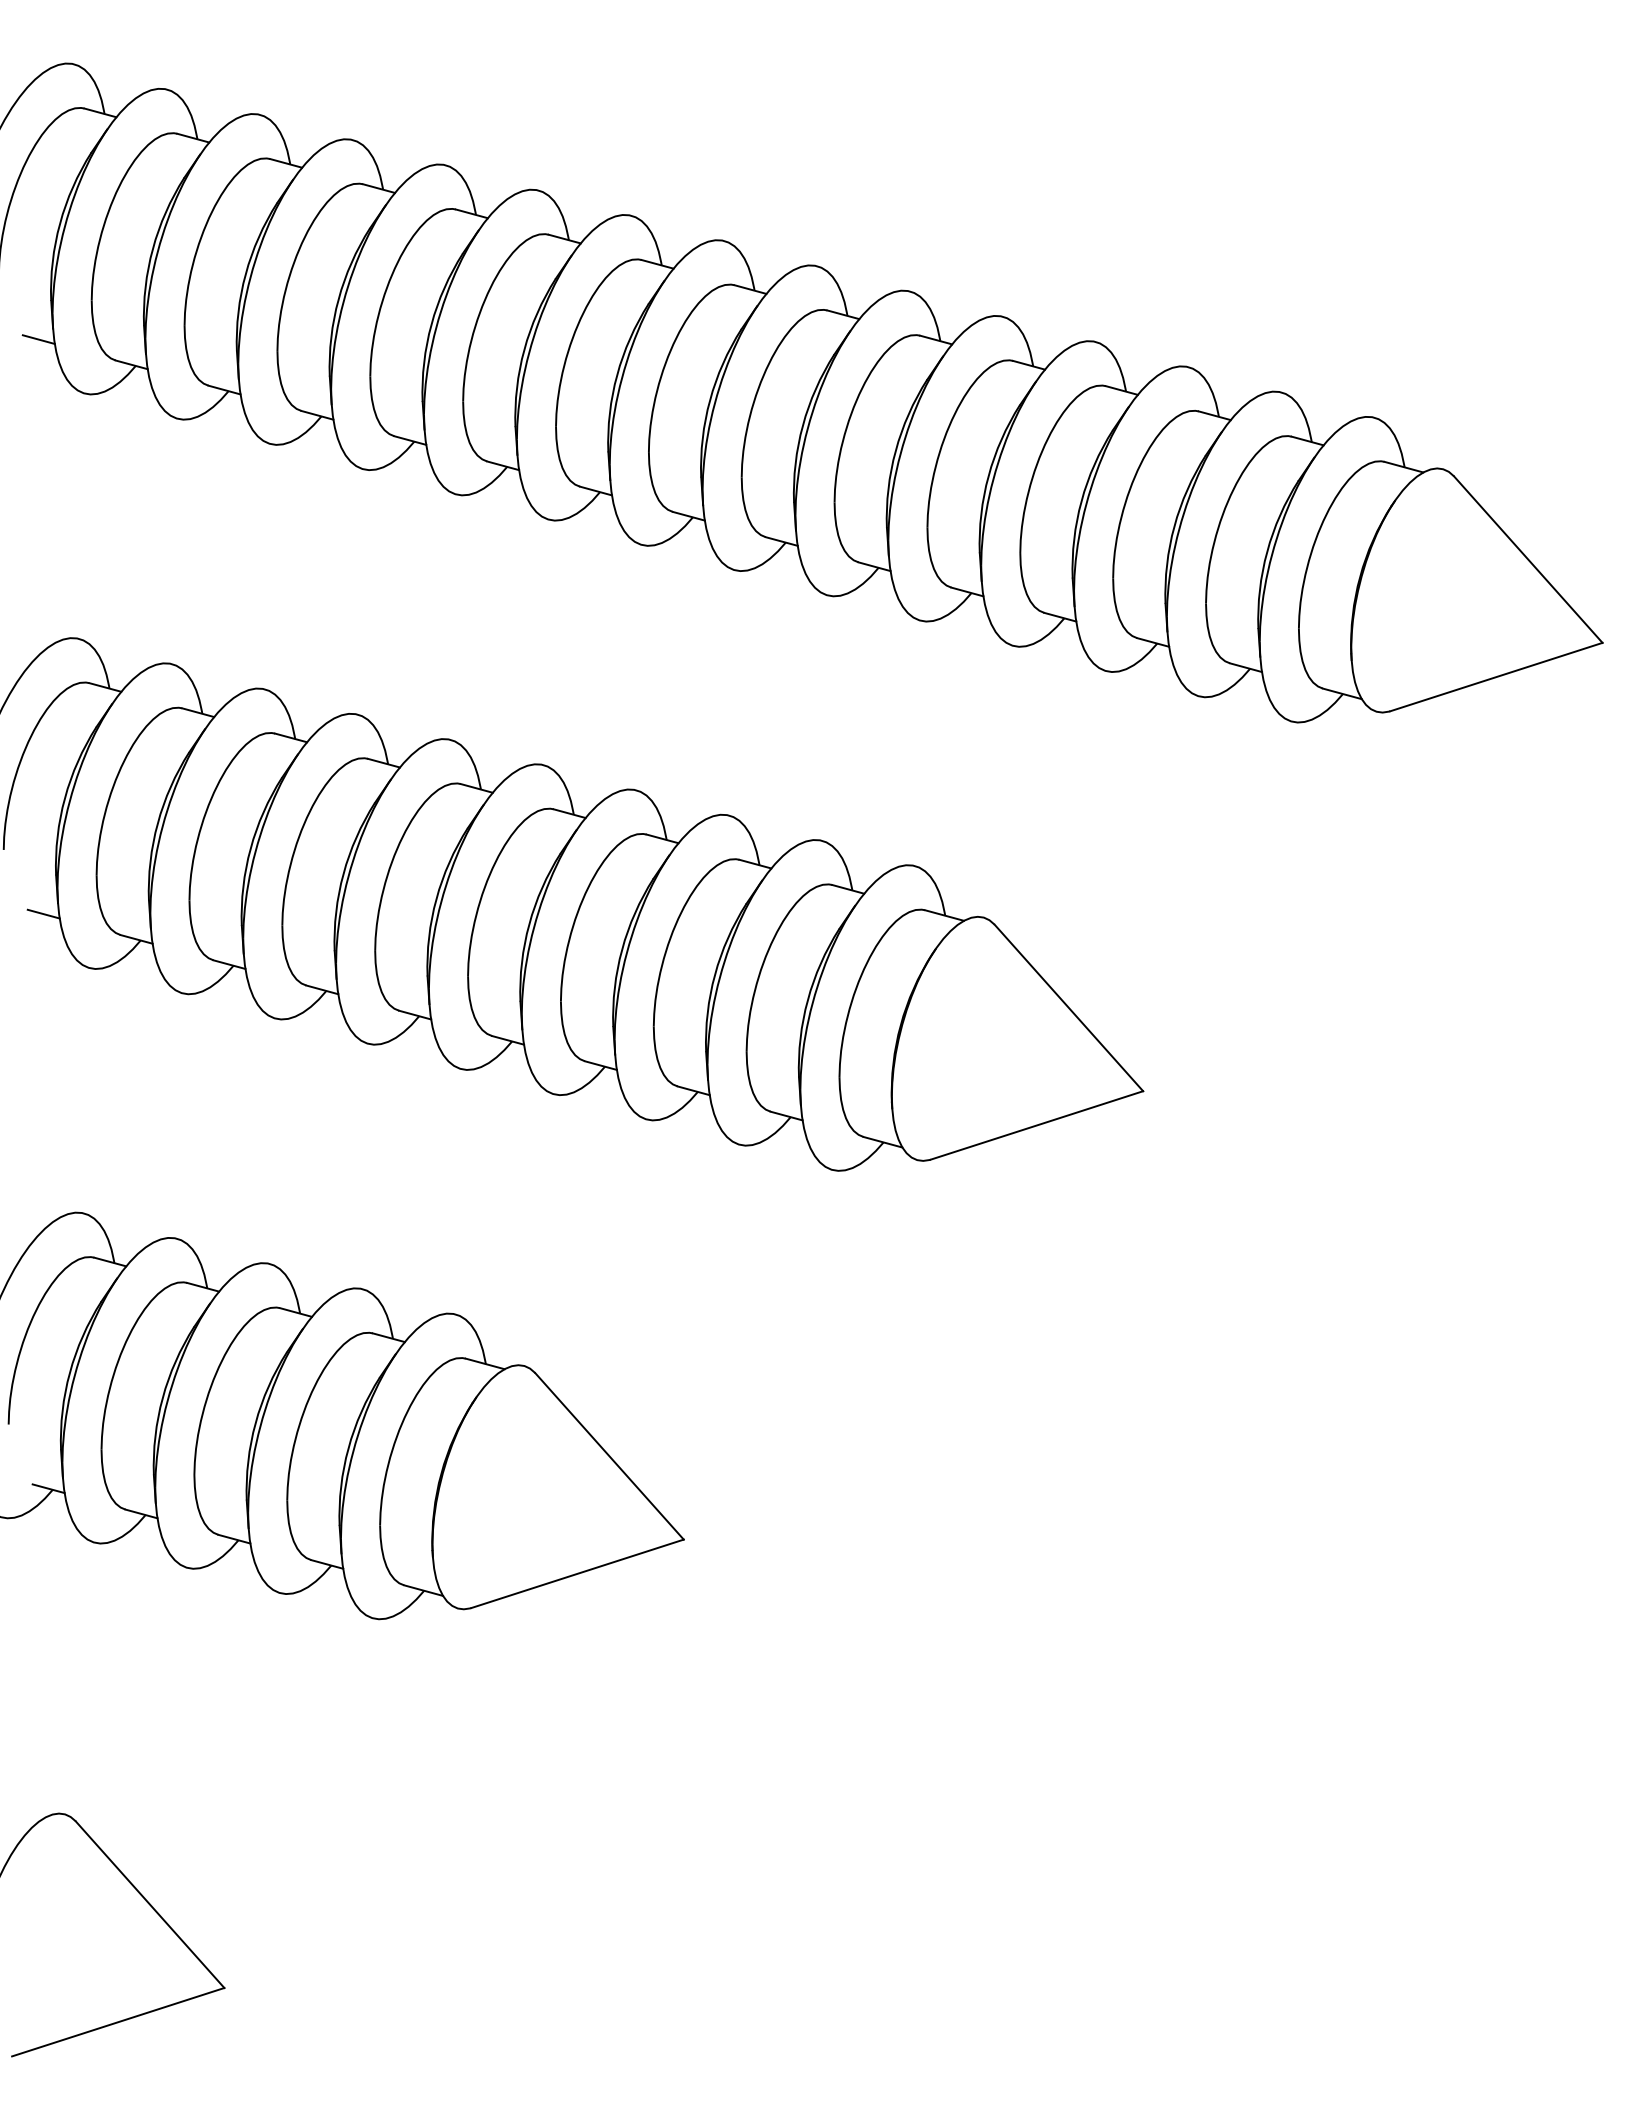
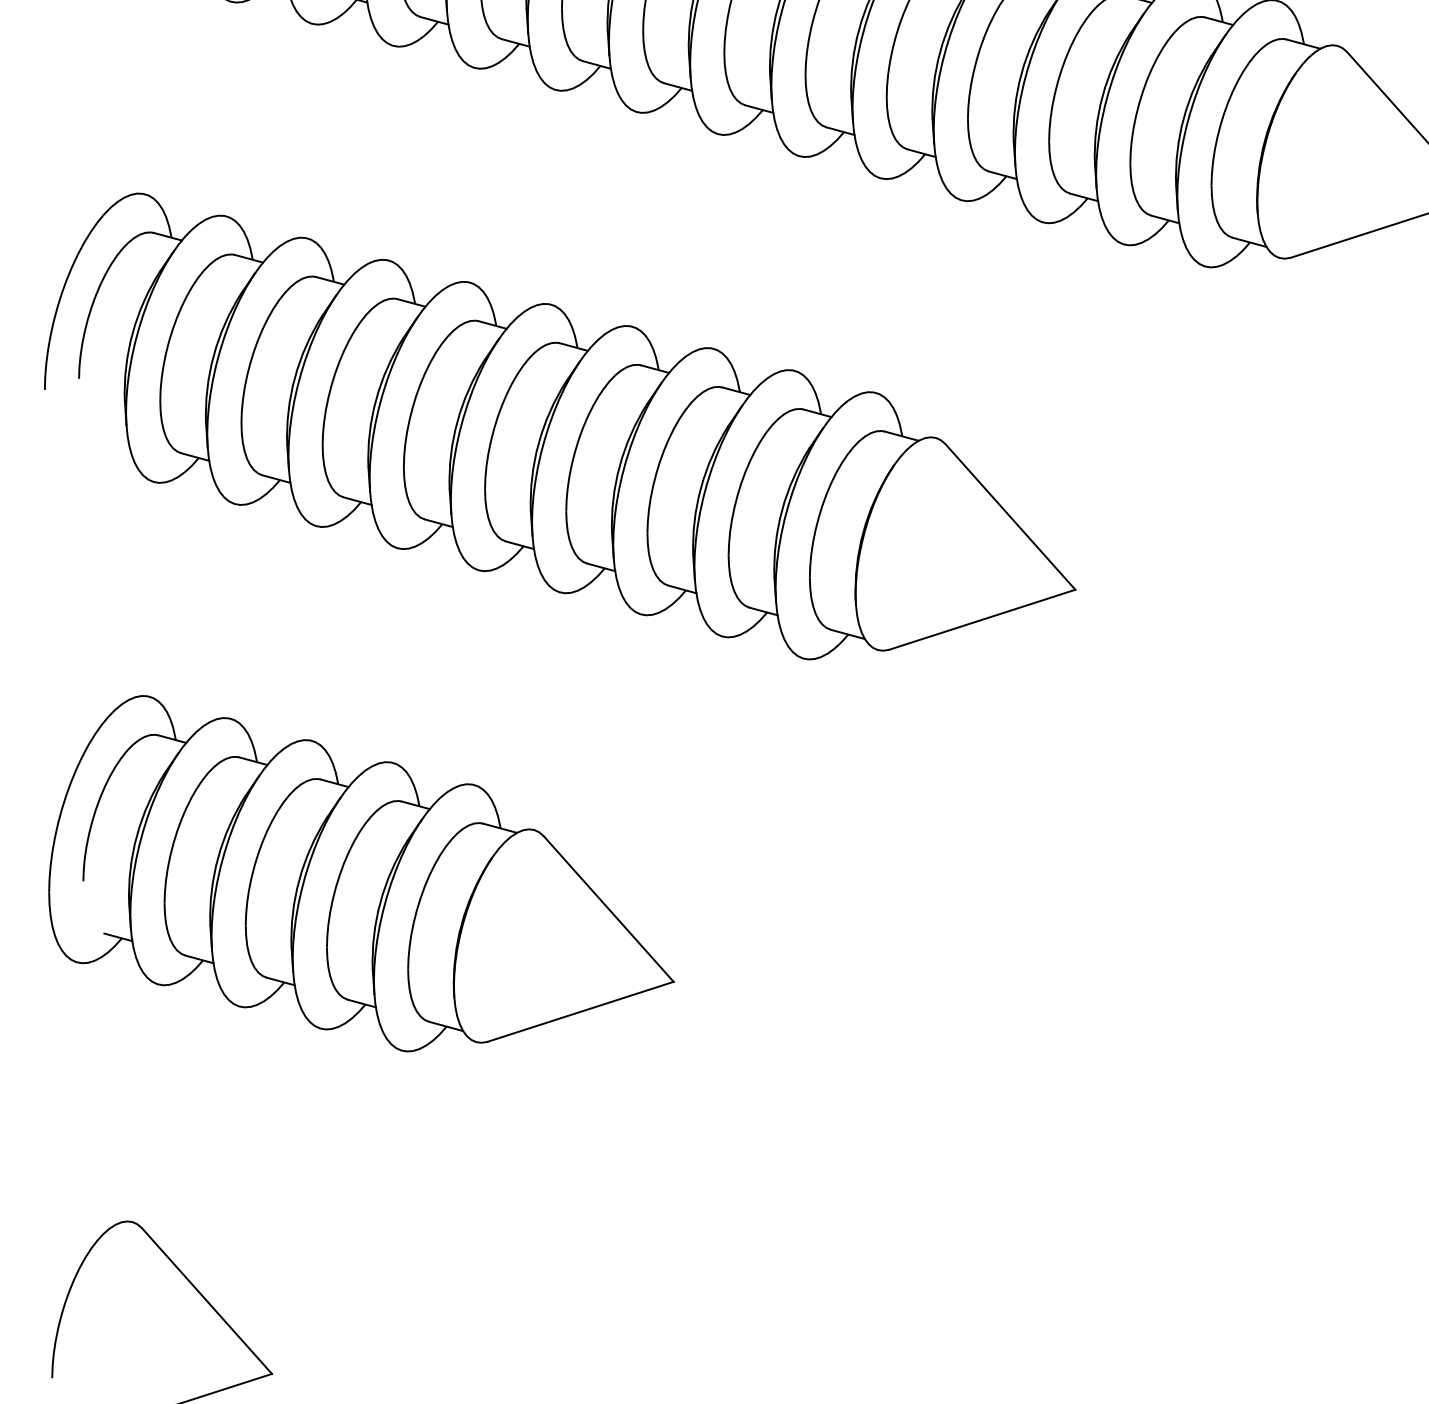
line: (43, 913) -> (113, 434), removed

